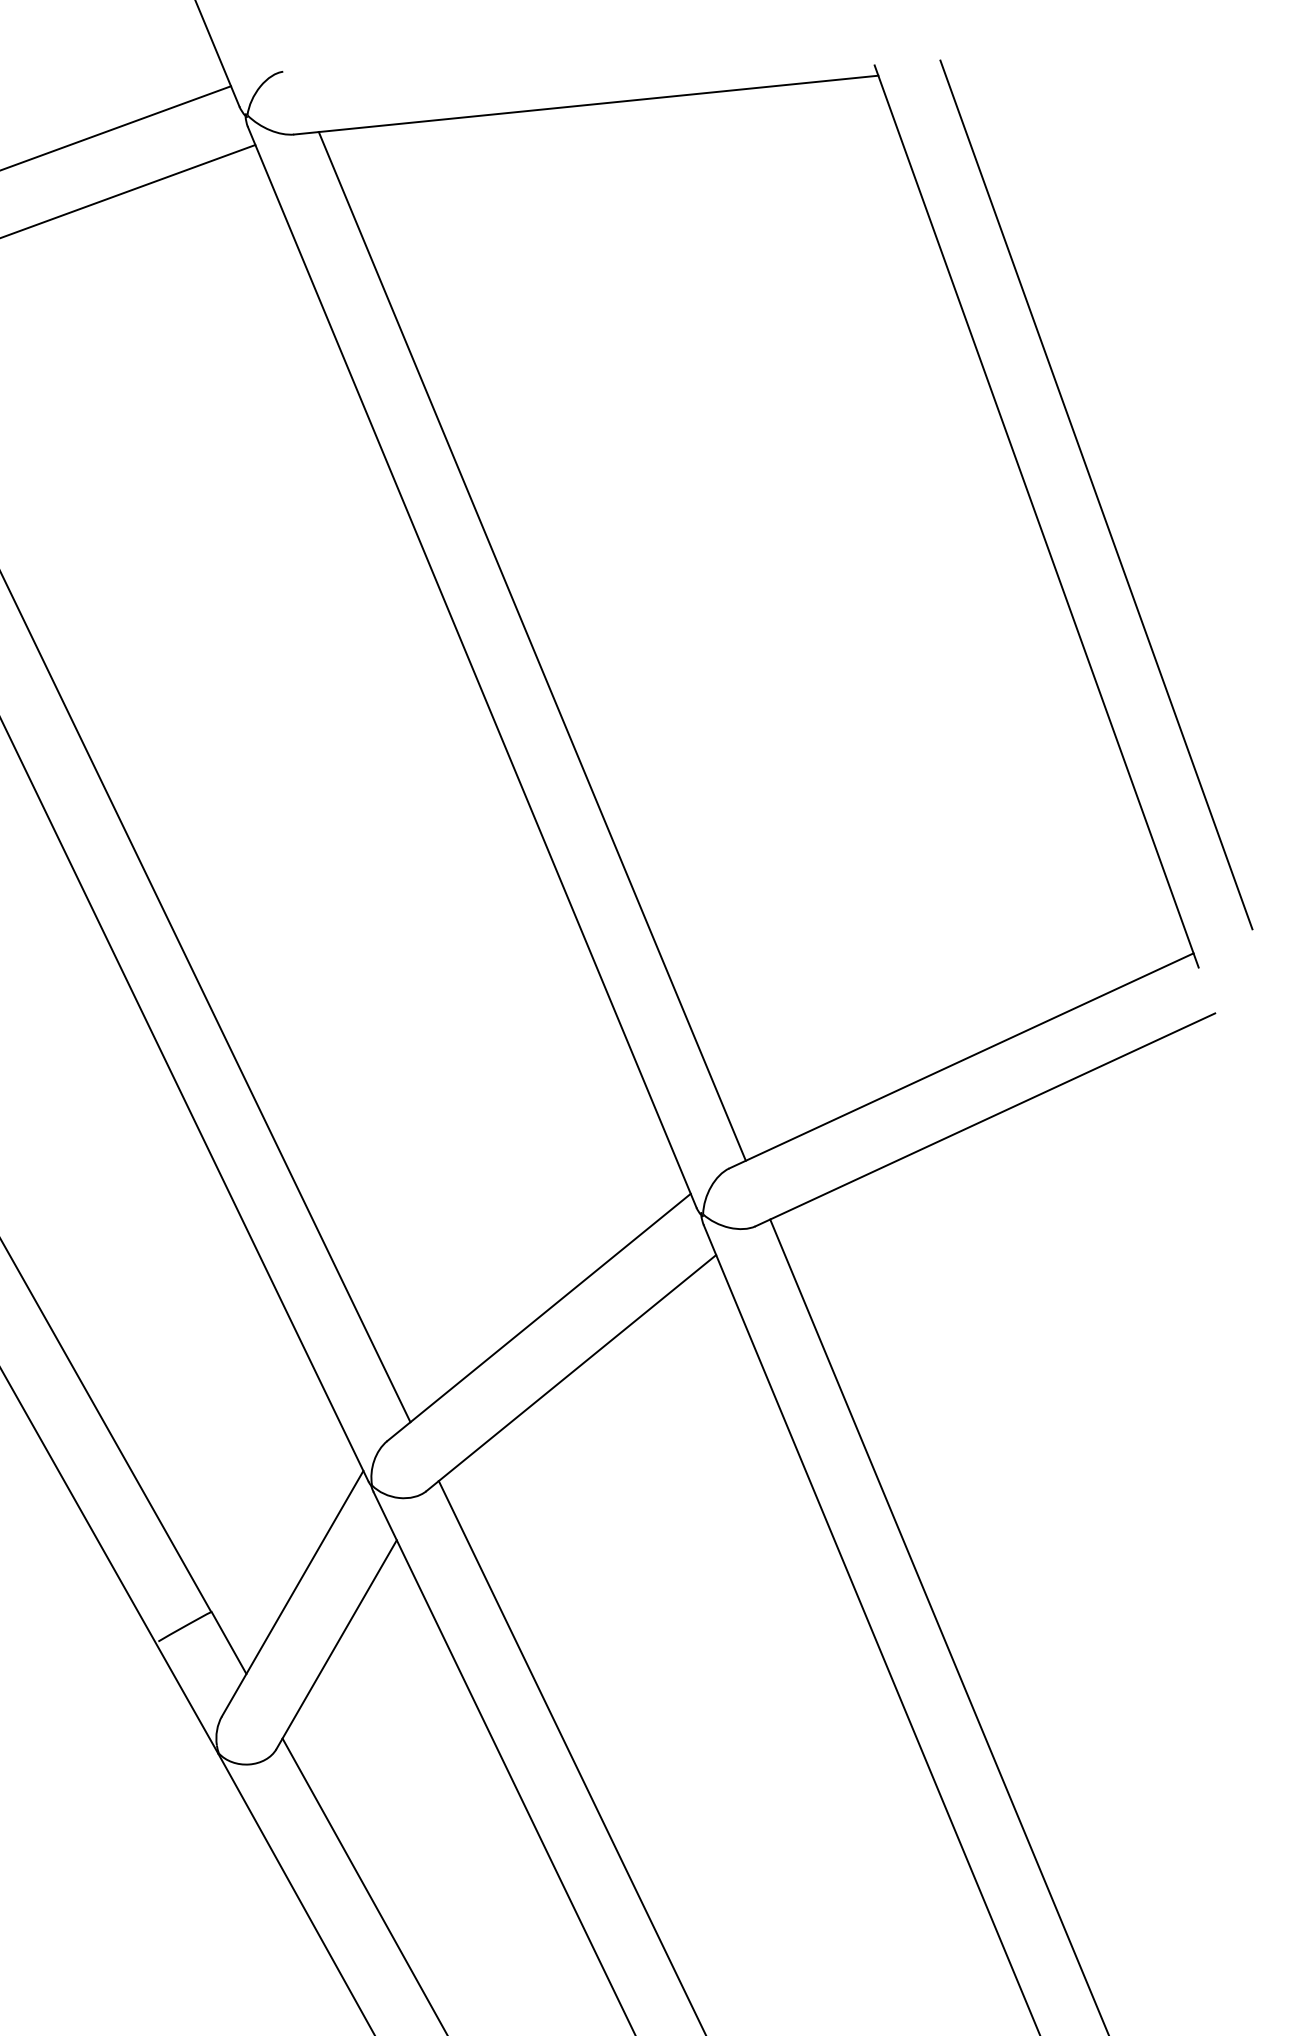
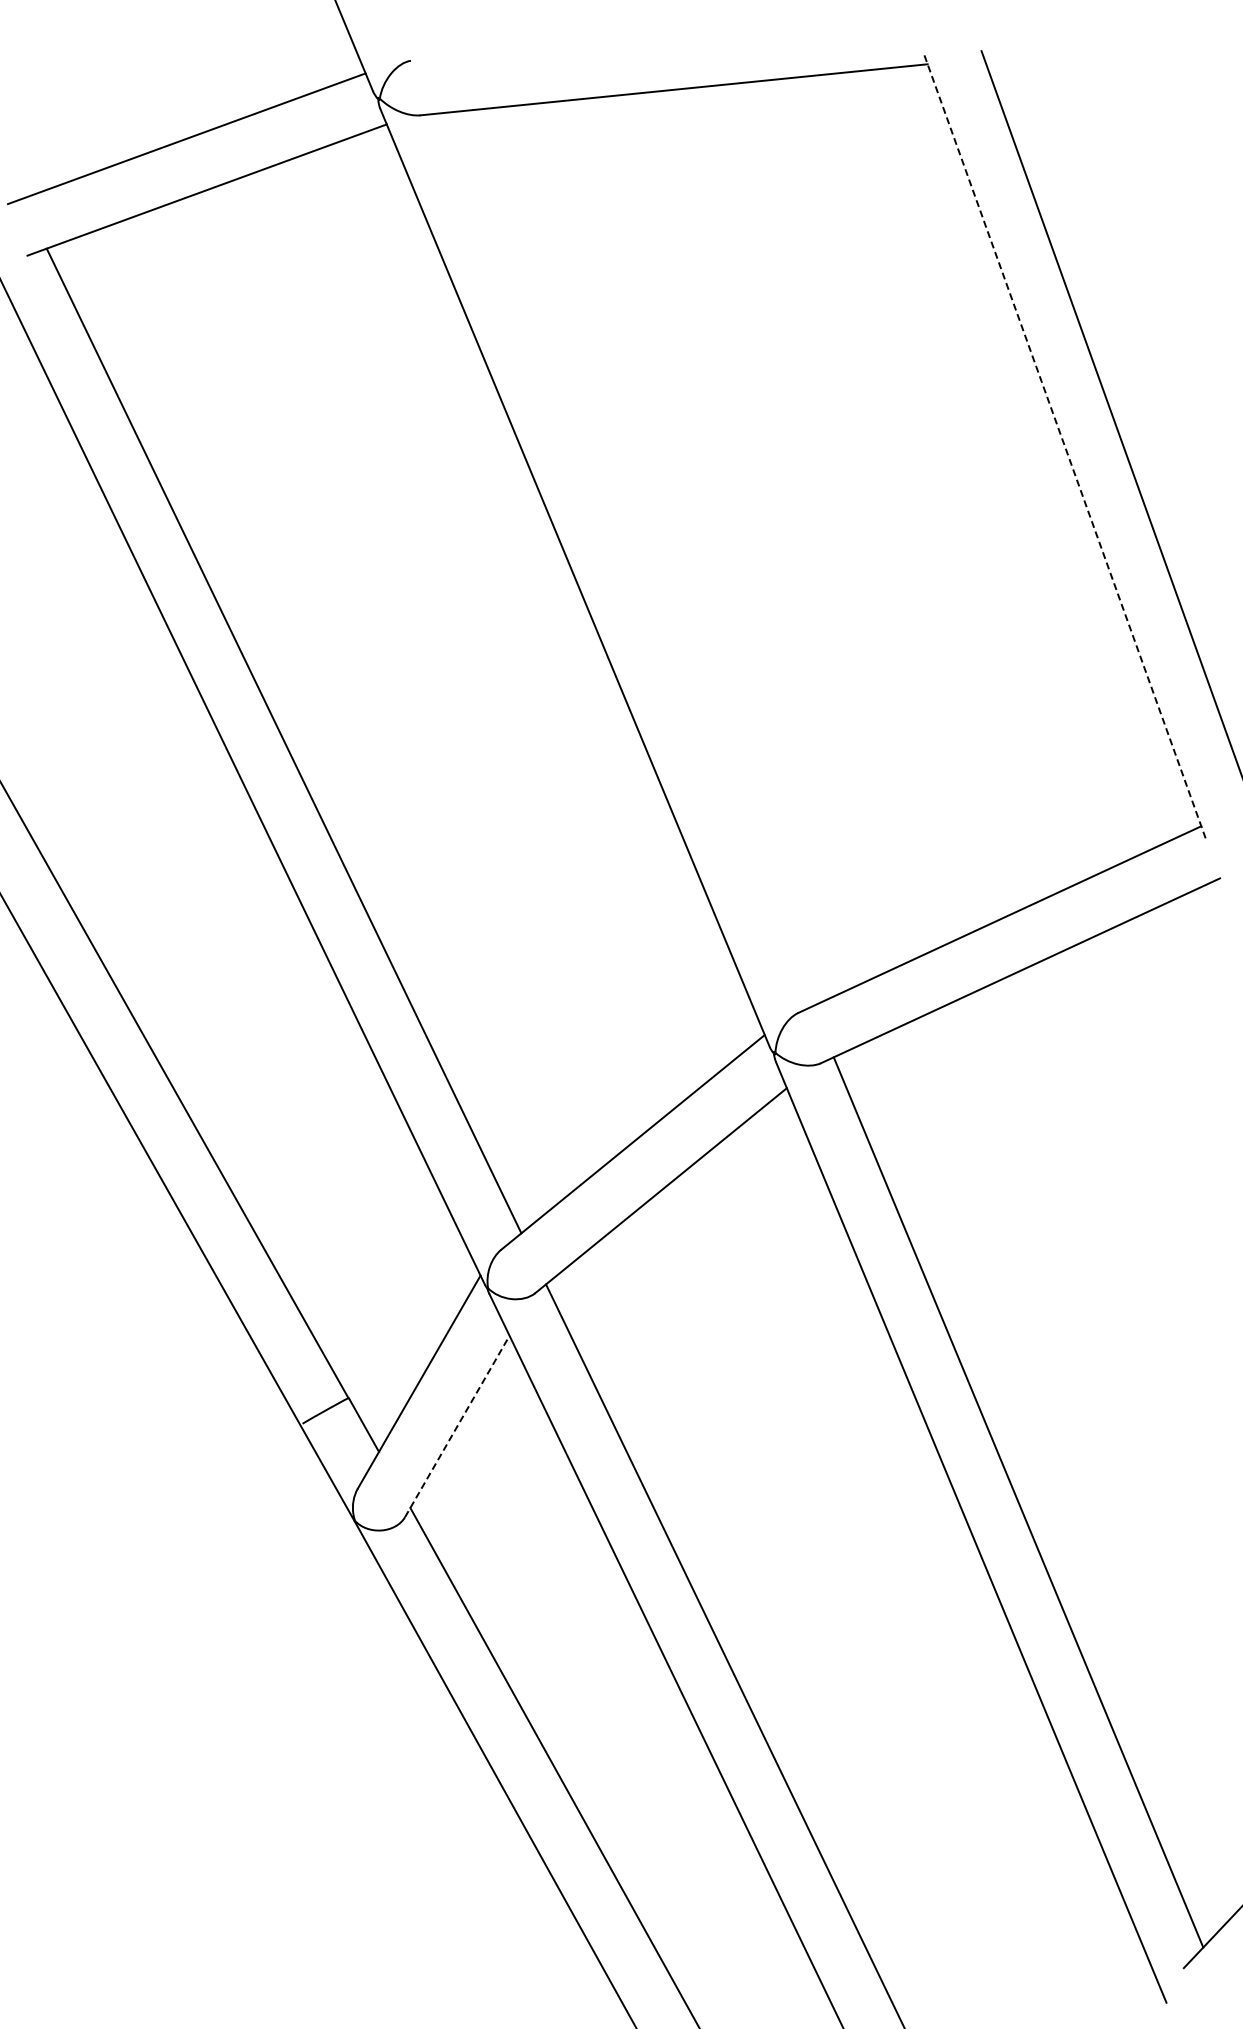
line: (1037, 517) -> (1065, 447), solid -> dashed
line: (531, 646) -> (626, 559), removed
line: (336, 1644) -> (457, 1426), solid -> dashed

